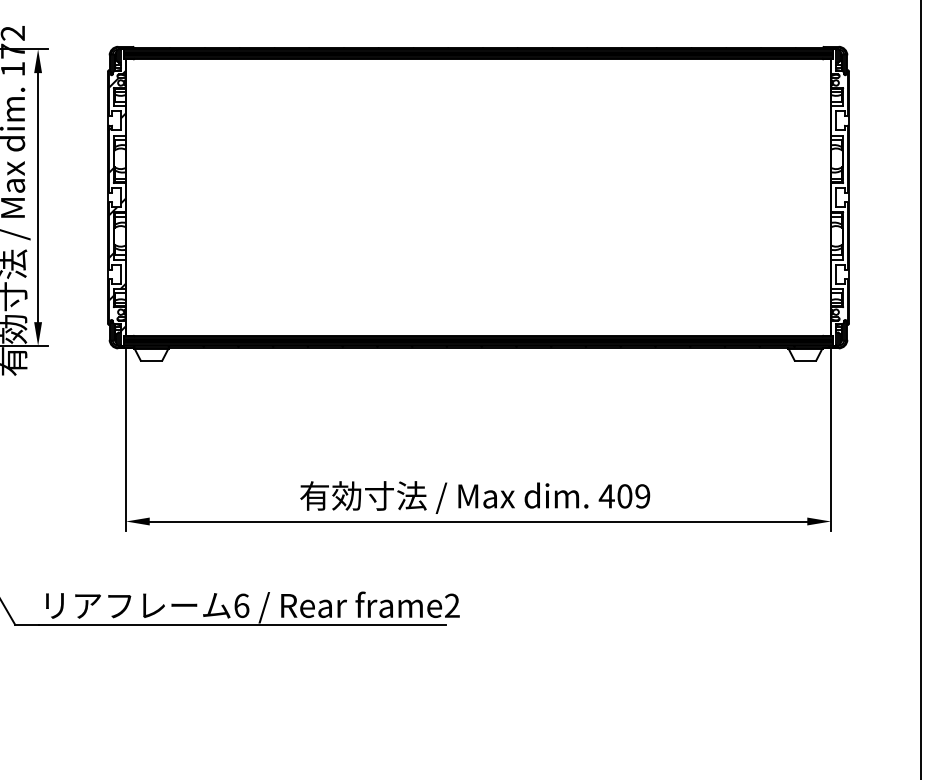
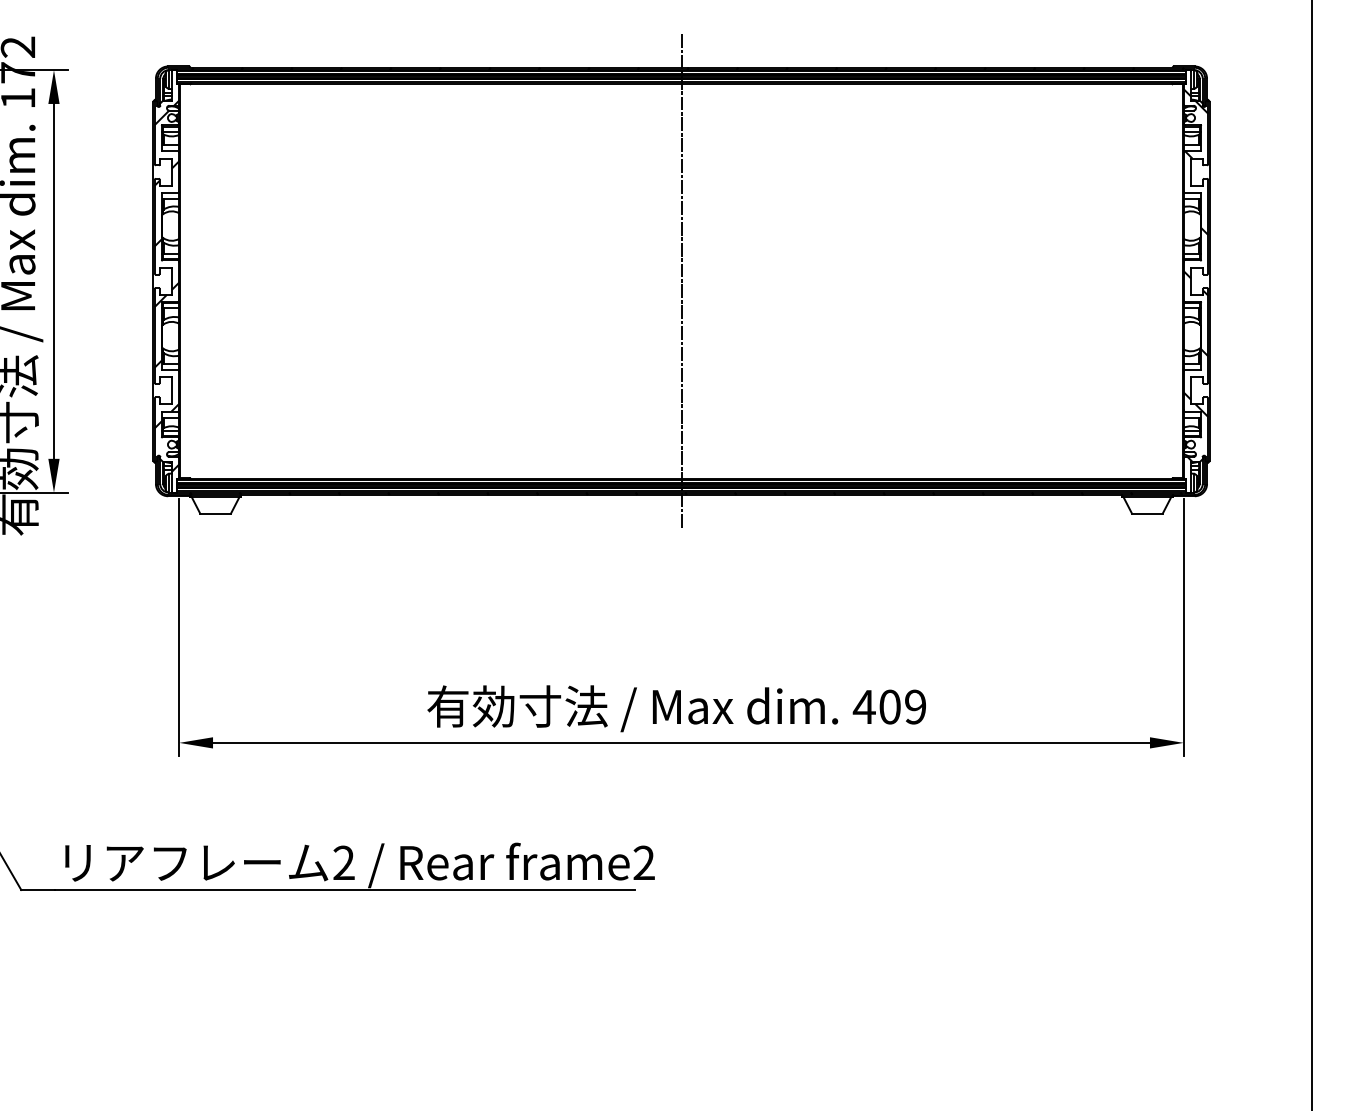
hatch: (839, 193) -> (1195, 275), added
line: (478, 197) -> (681, 280), added
text: (241, 605) -> (343, 862), 6 -> 2

